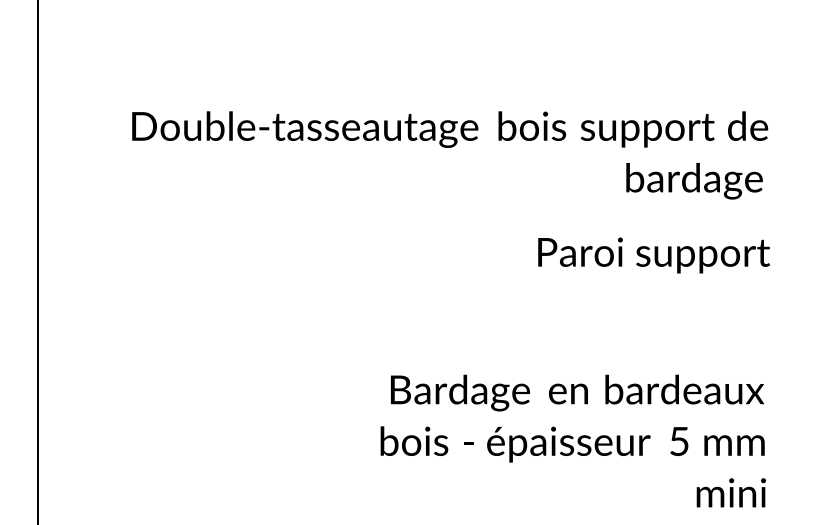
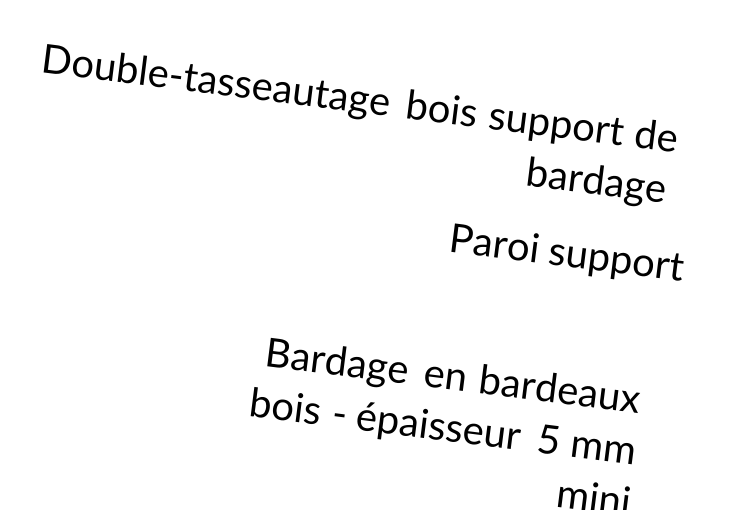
text: (653, 255) -> (567, 255), moved

